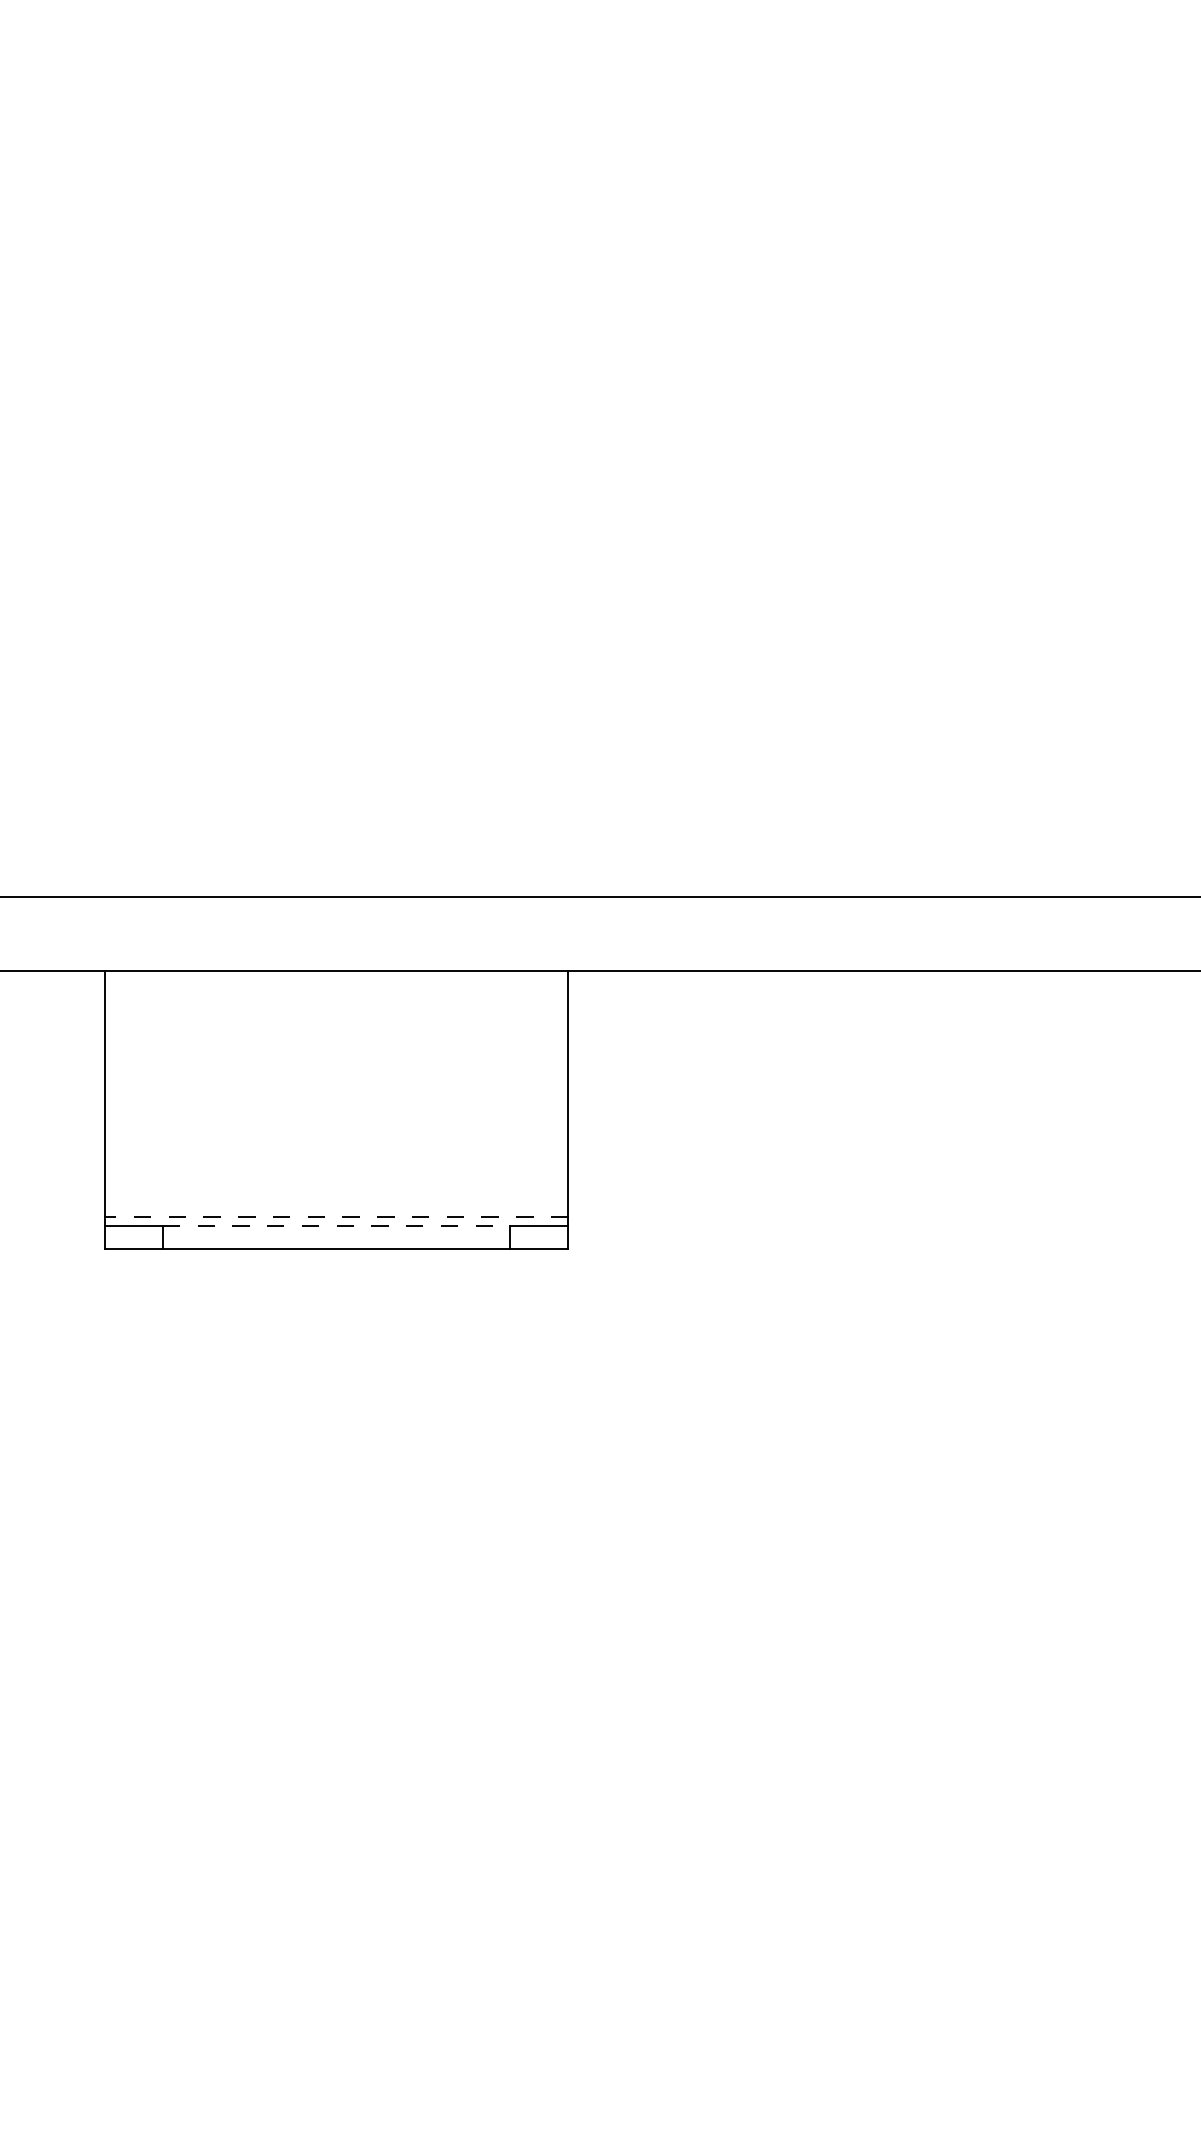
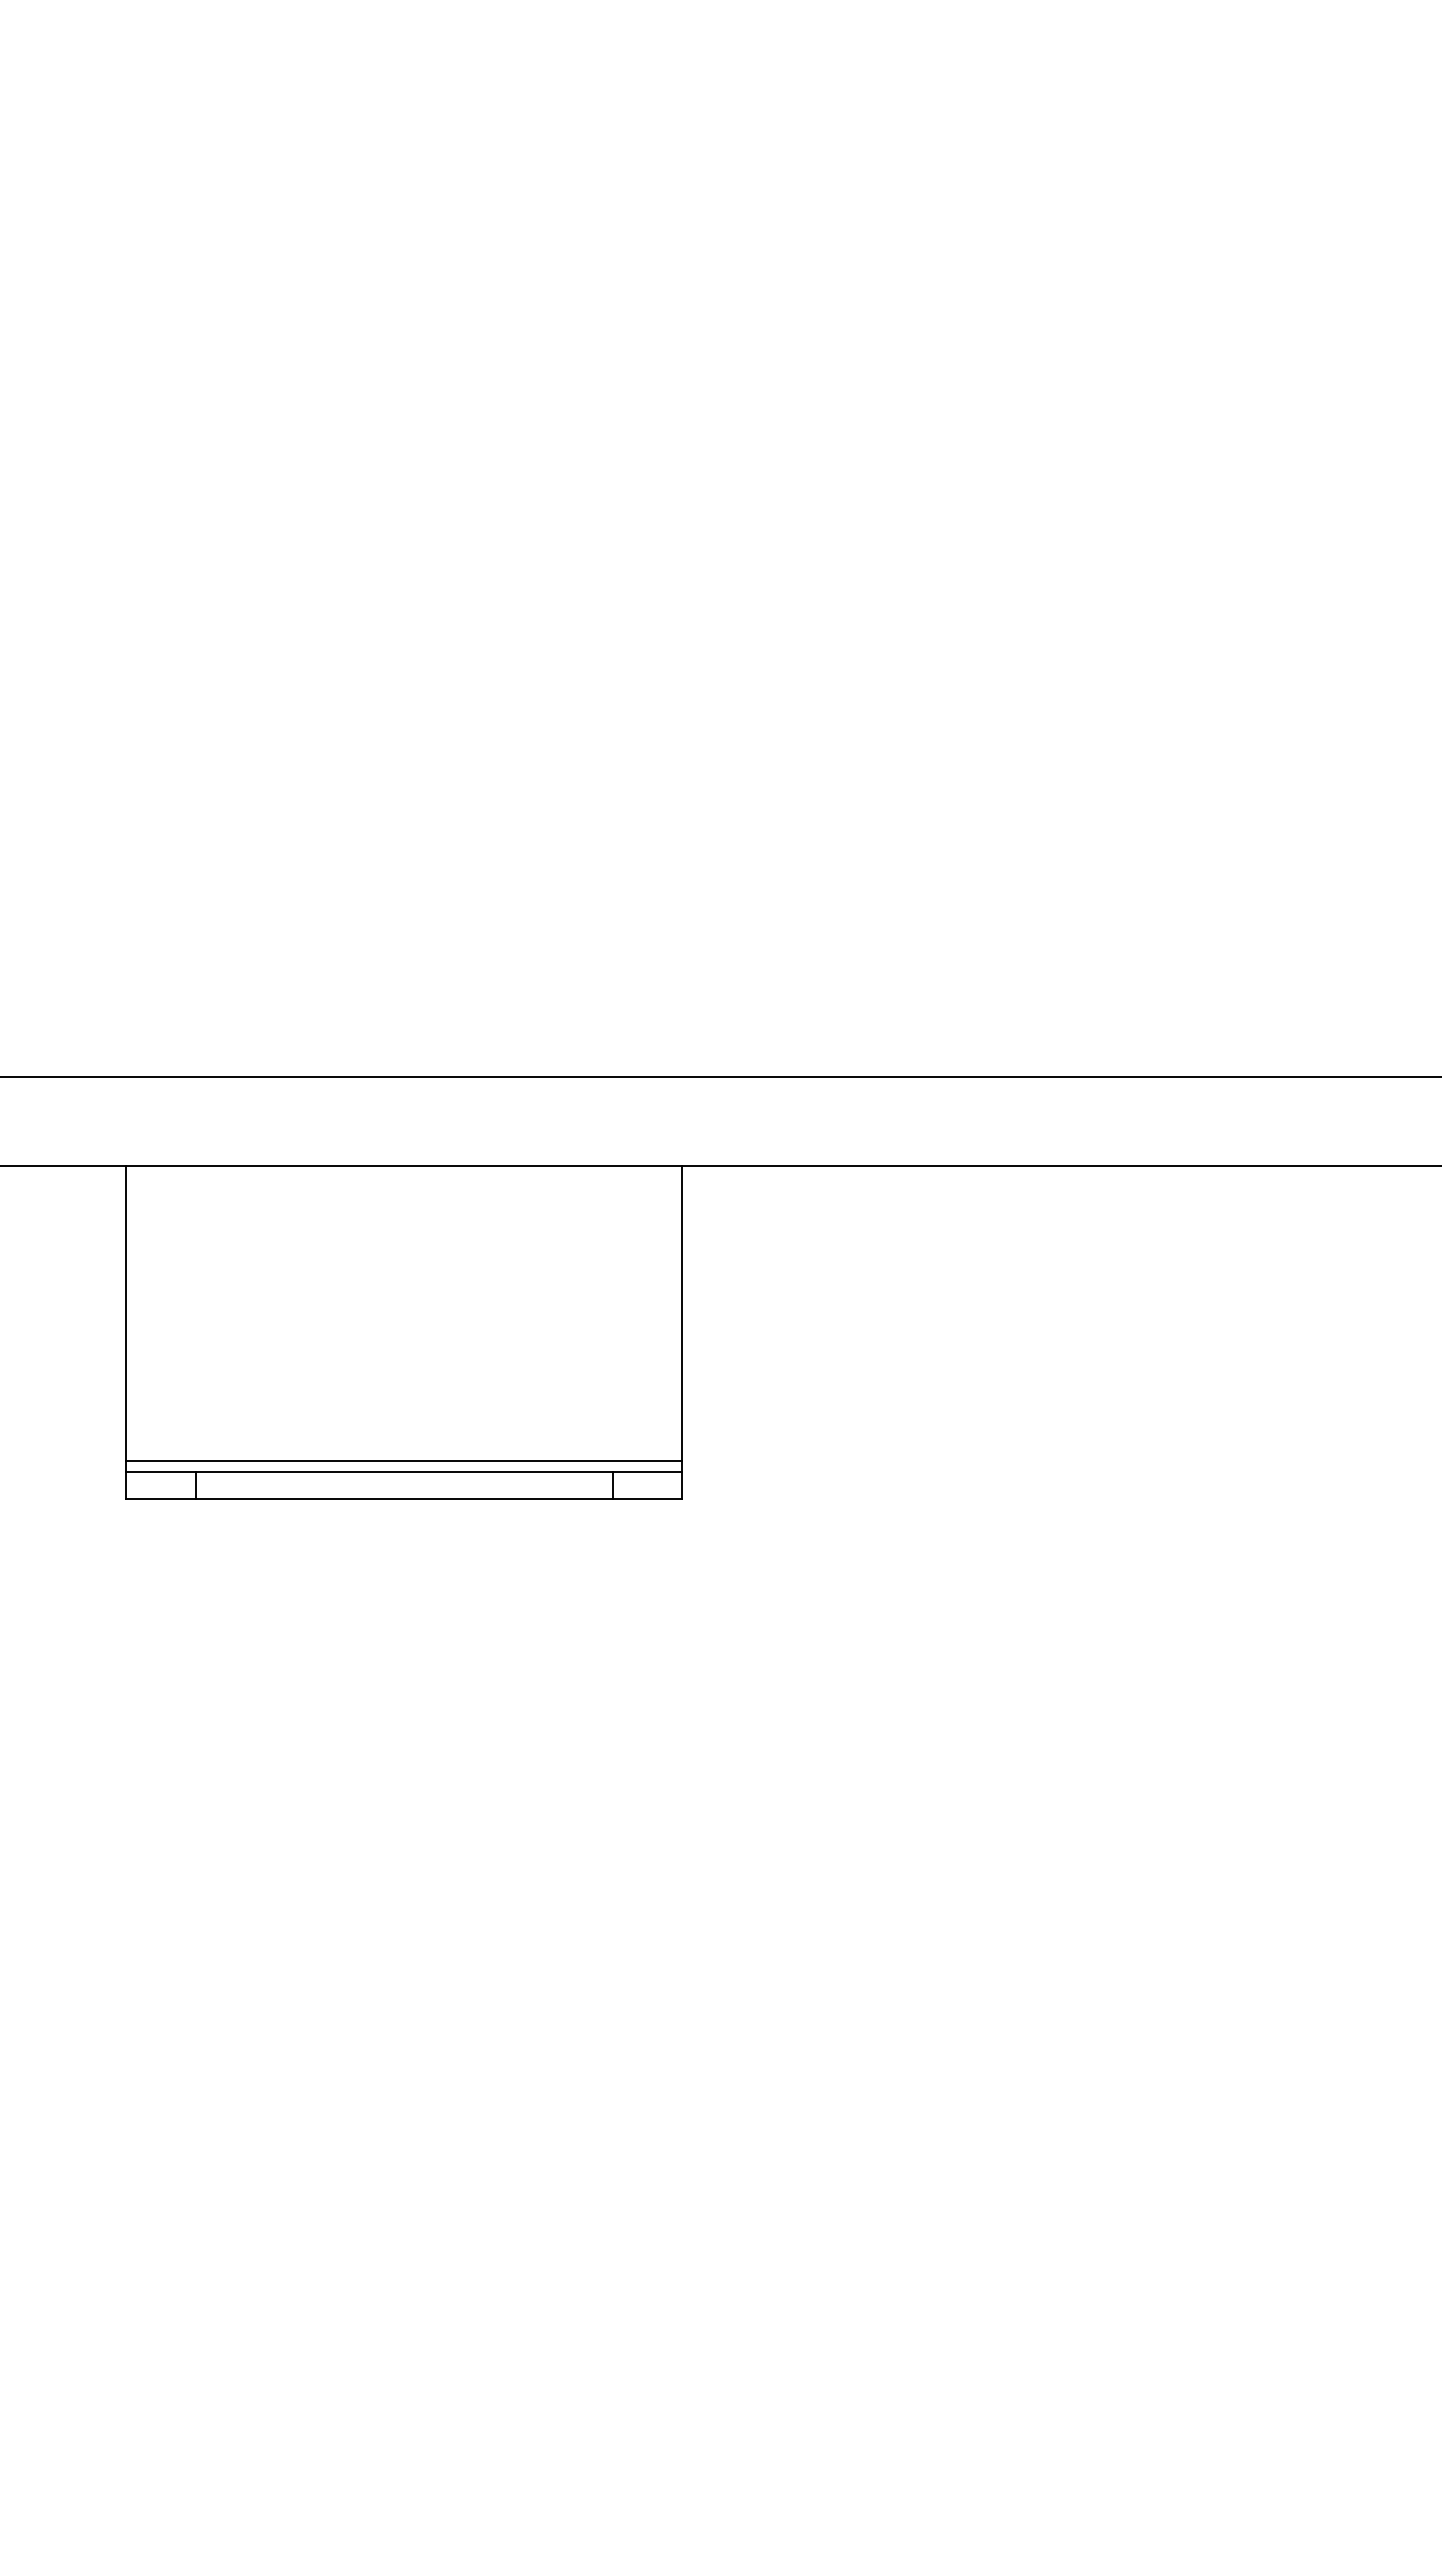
line: (336, 1217) -> (403, 1461), dashed -> solid
line: (336, 1225) -> (404, 1471), dashed -> solid

